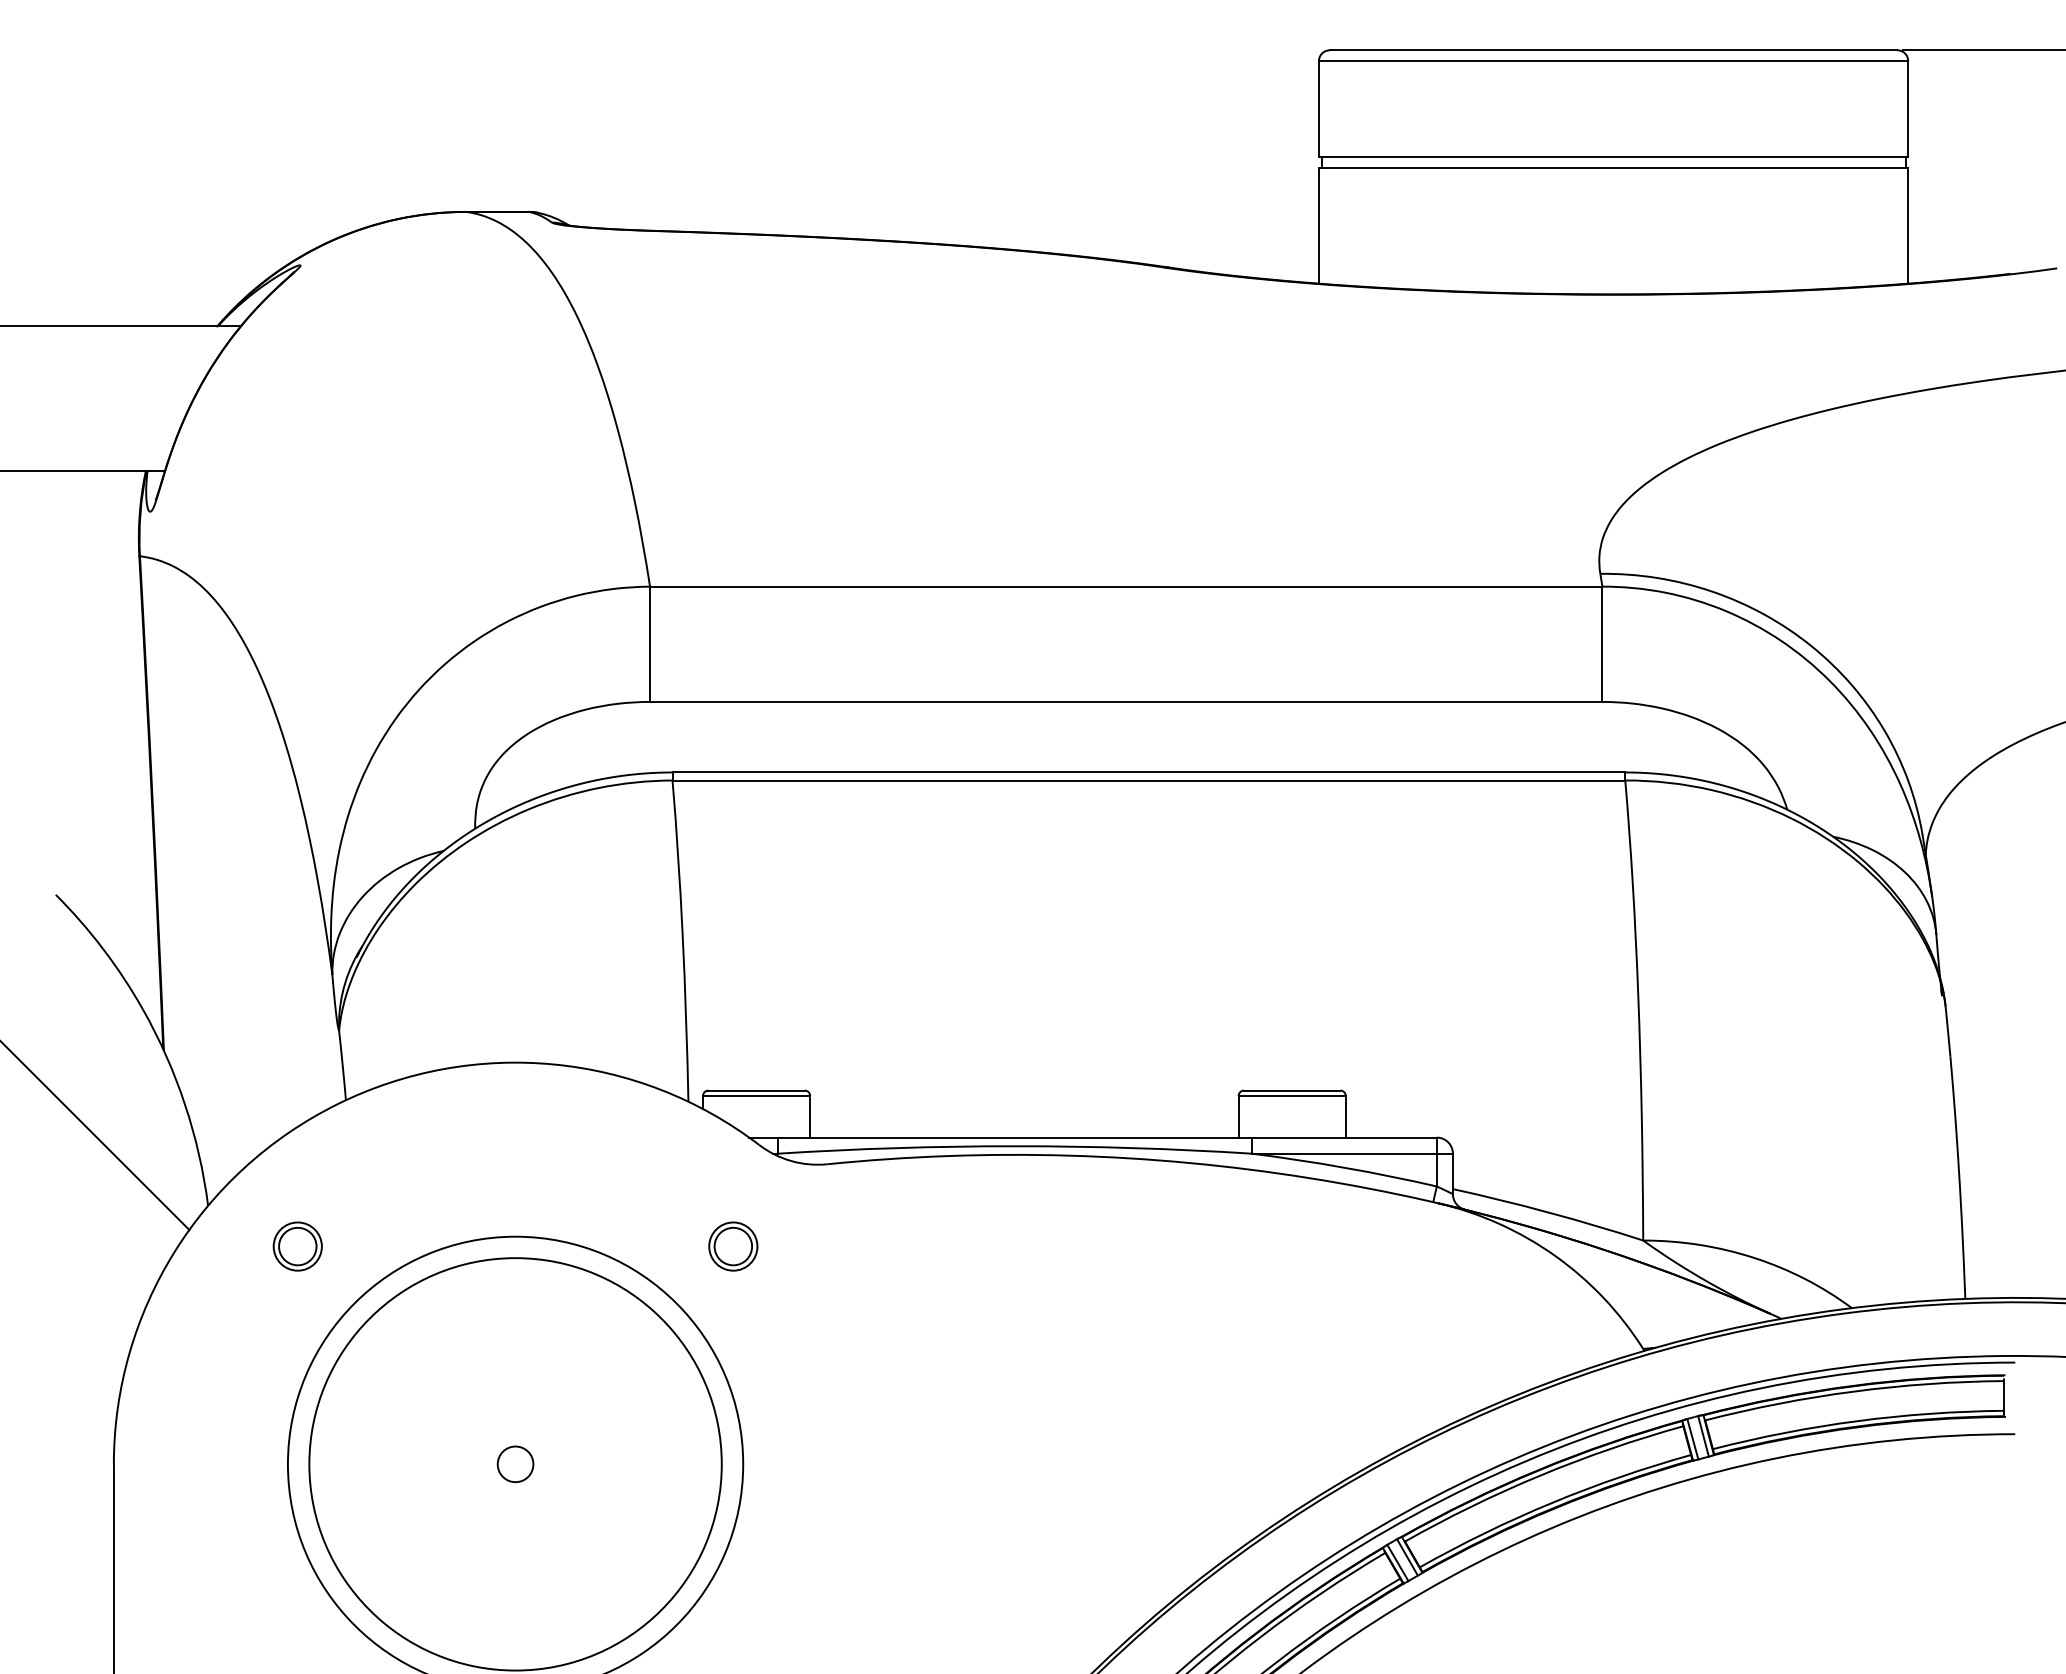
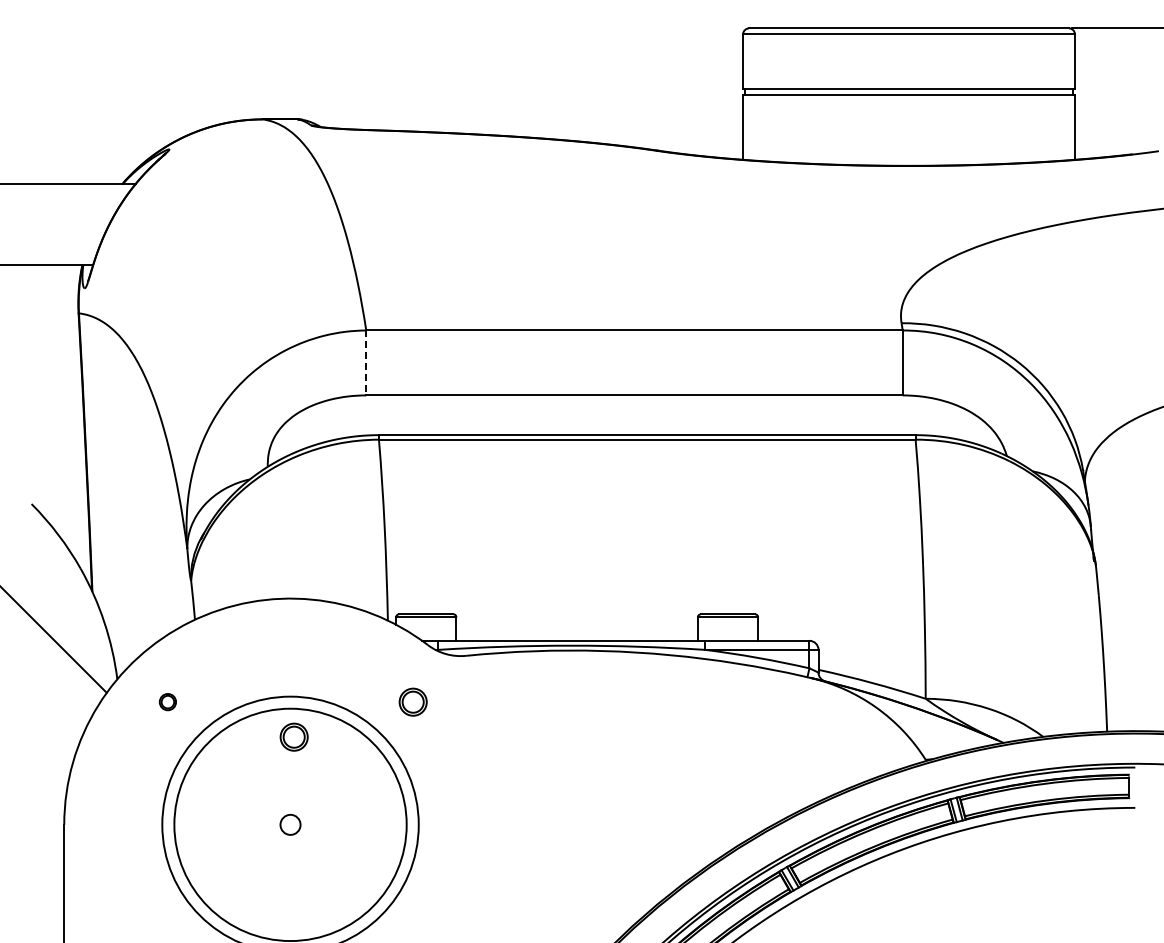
line: (650, 645) -> (366, 363), solid -> dashed
part: (297, 1245) -> (167, 701), size x0.6
part: (520, 1307) -> (293, 736), added

